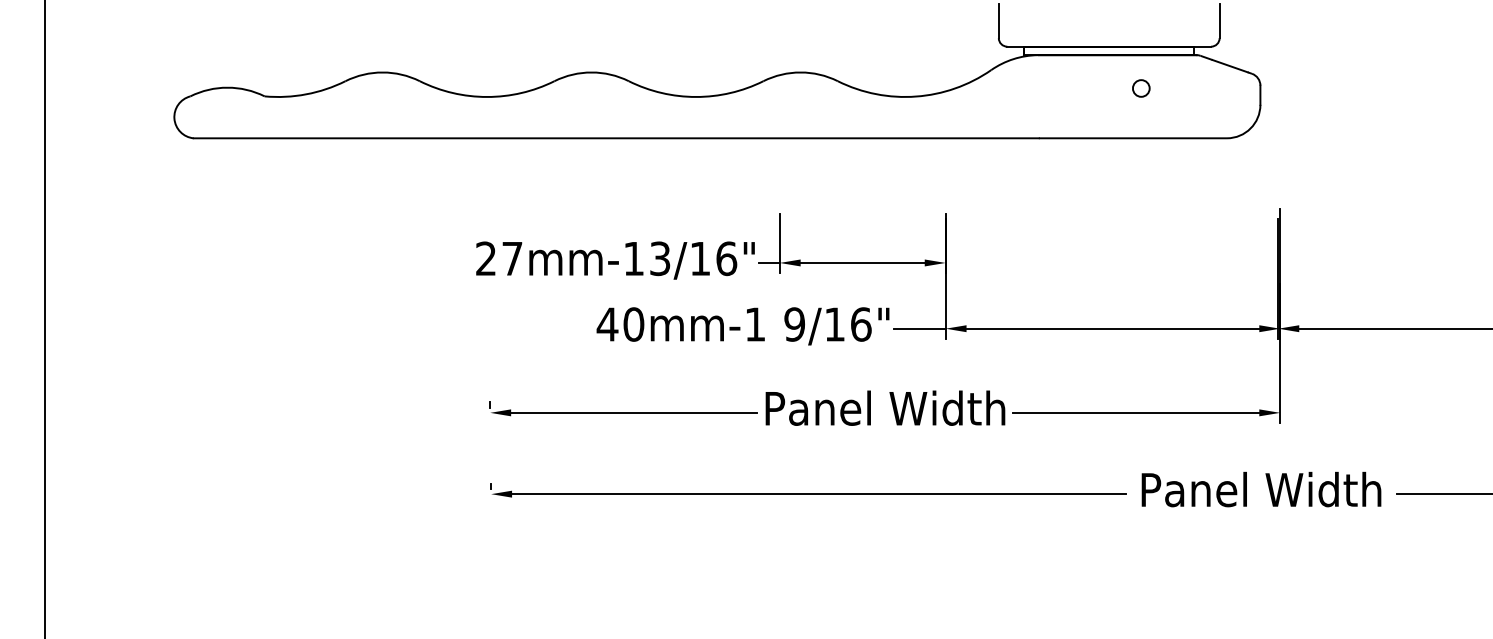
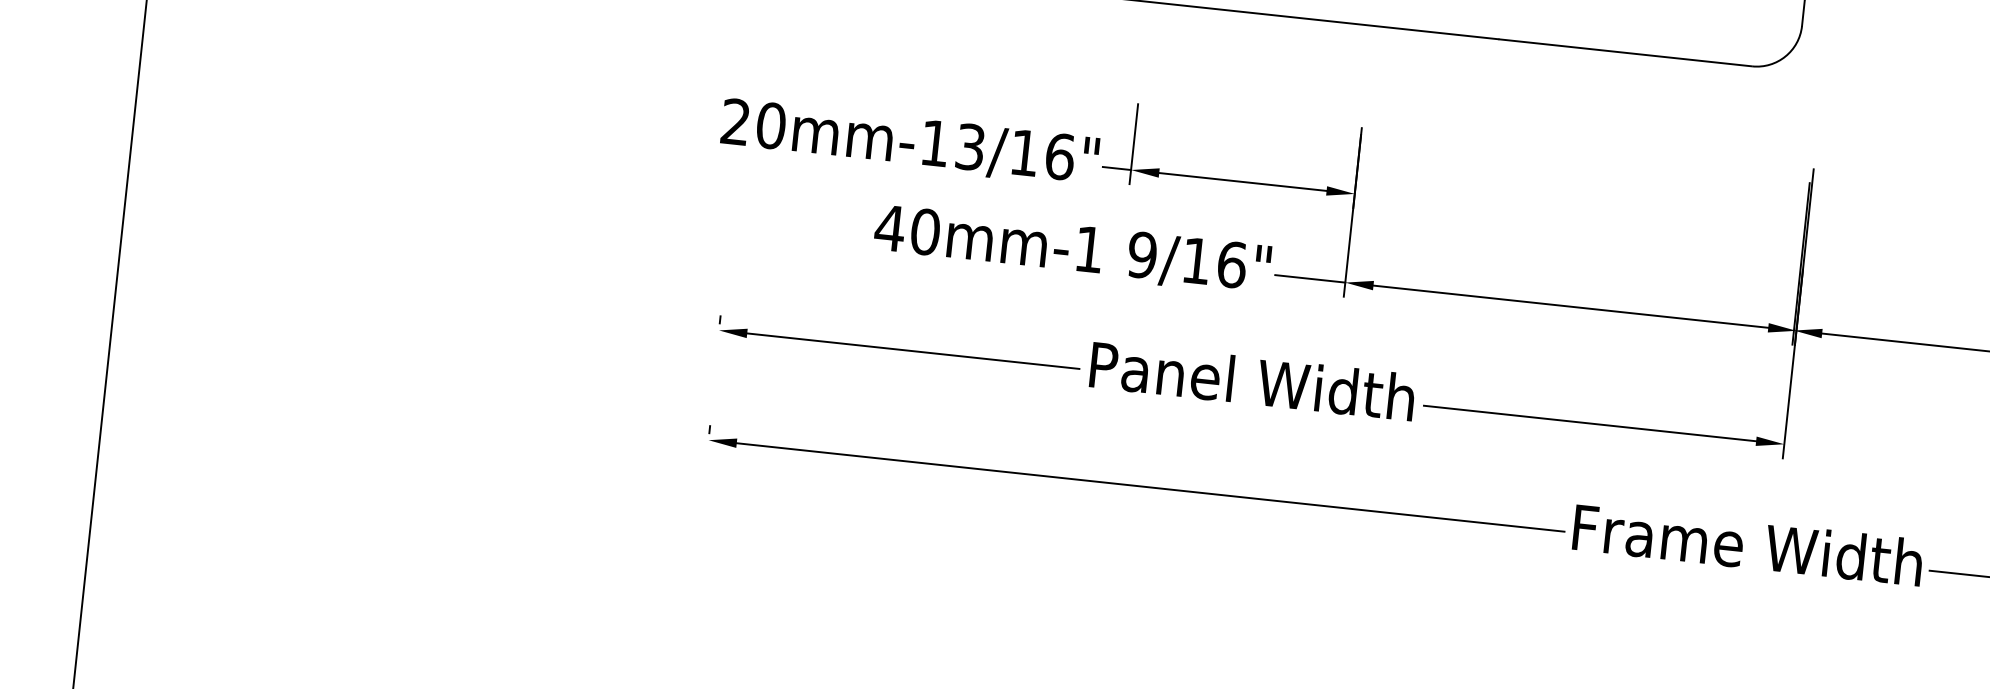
text: (512, 258) -> (771, 125), 27mm-13/16" -> 20mm-13/16"
text: (1261, 489) -> (1748, 544), Panel Width -> Frame Width

